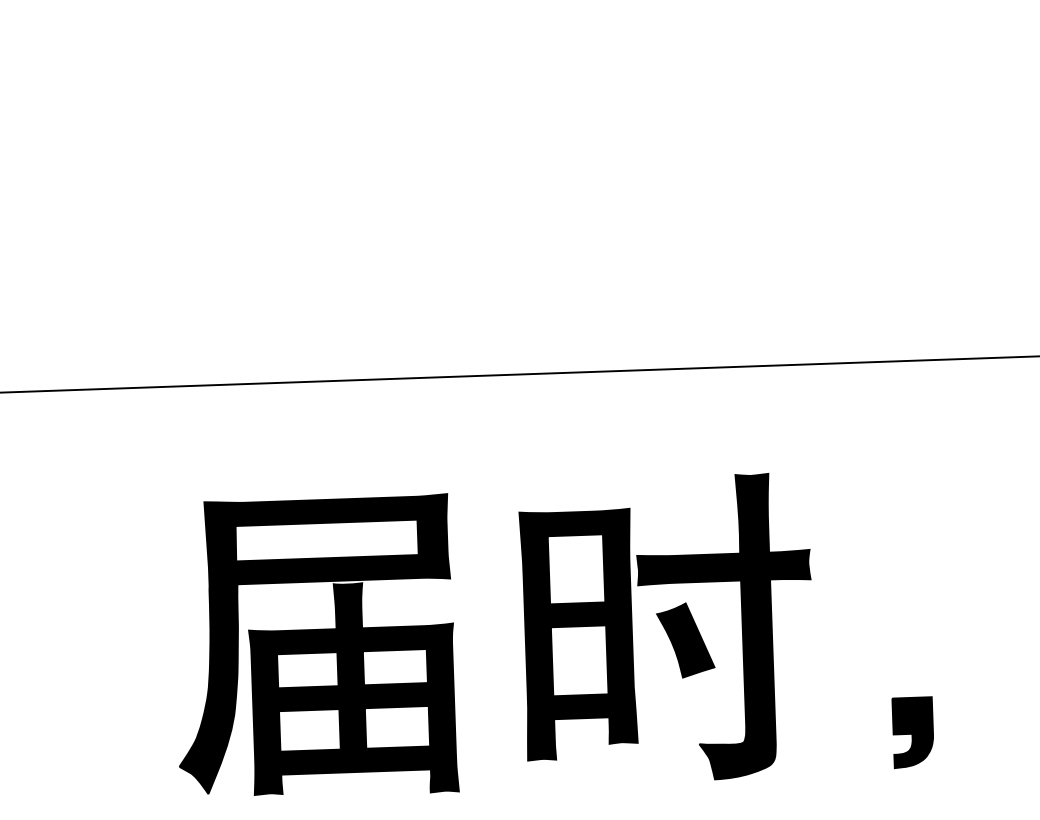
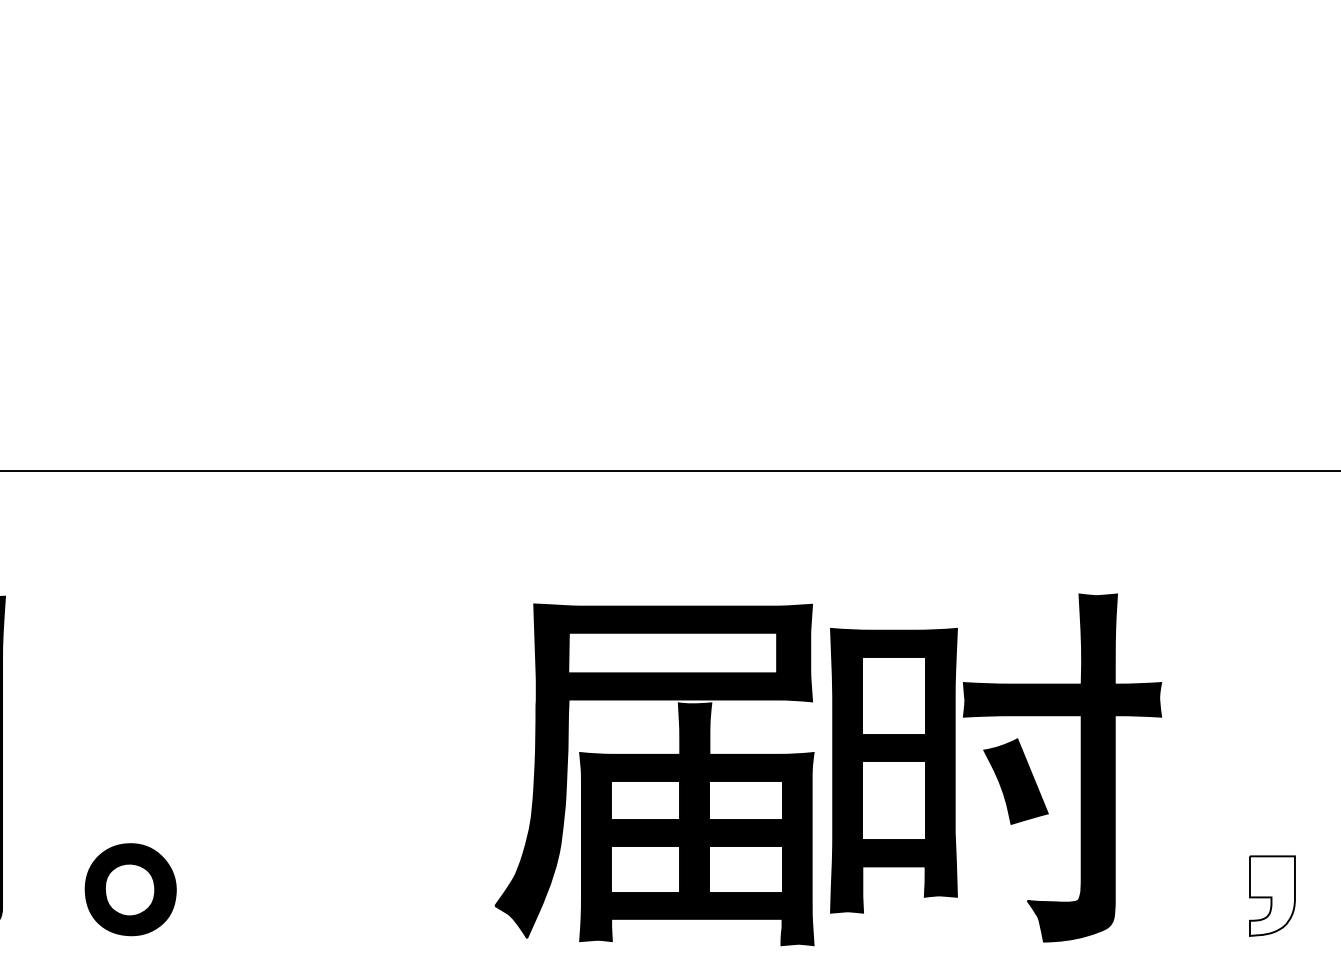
part: (314, 647) -> (654, 774), moved
fill: (912, 732) -> (1271, 895), removed

